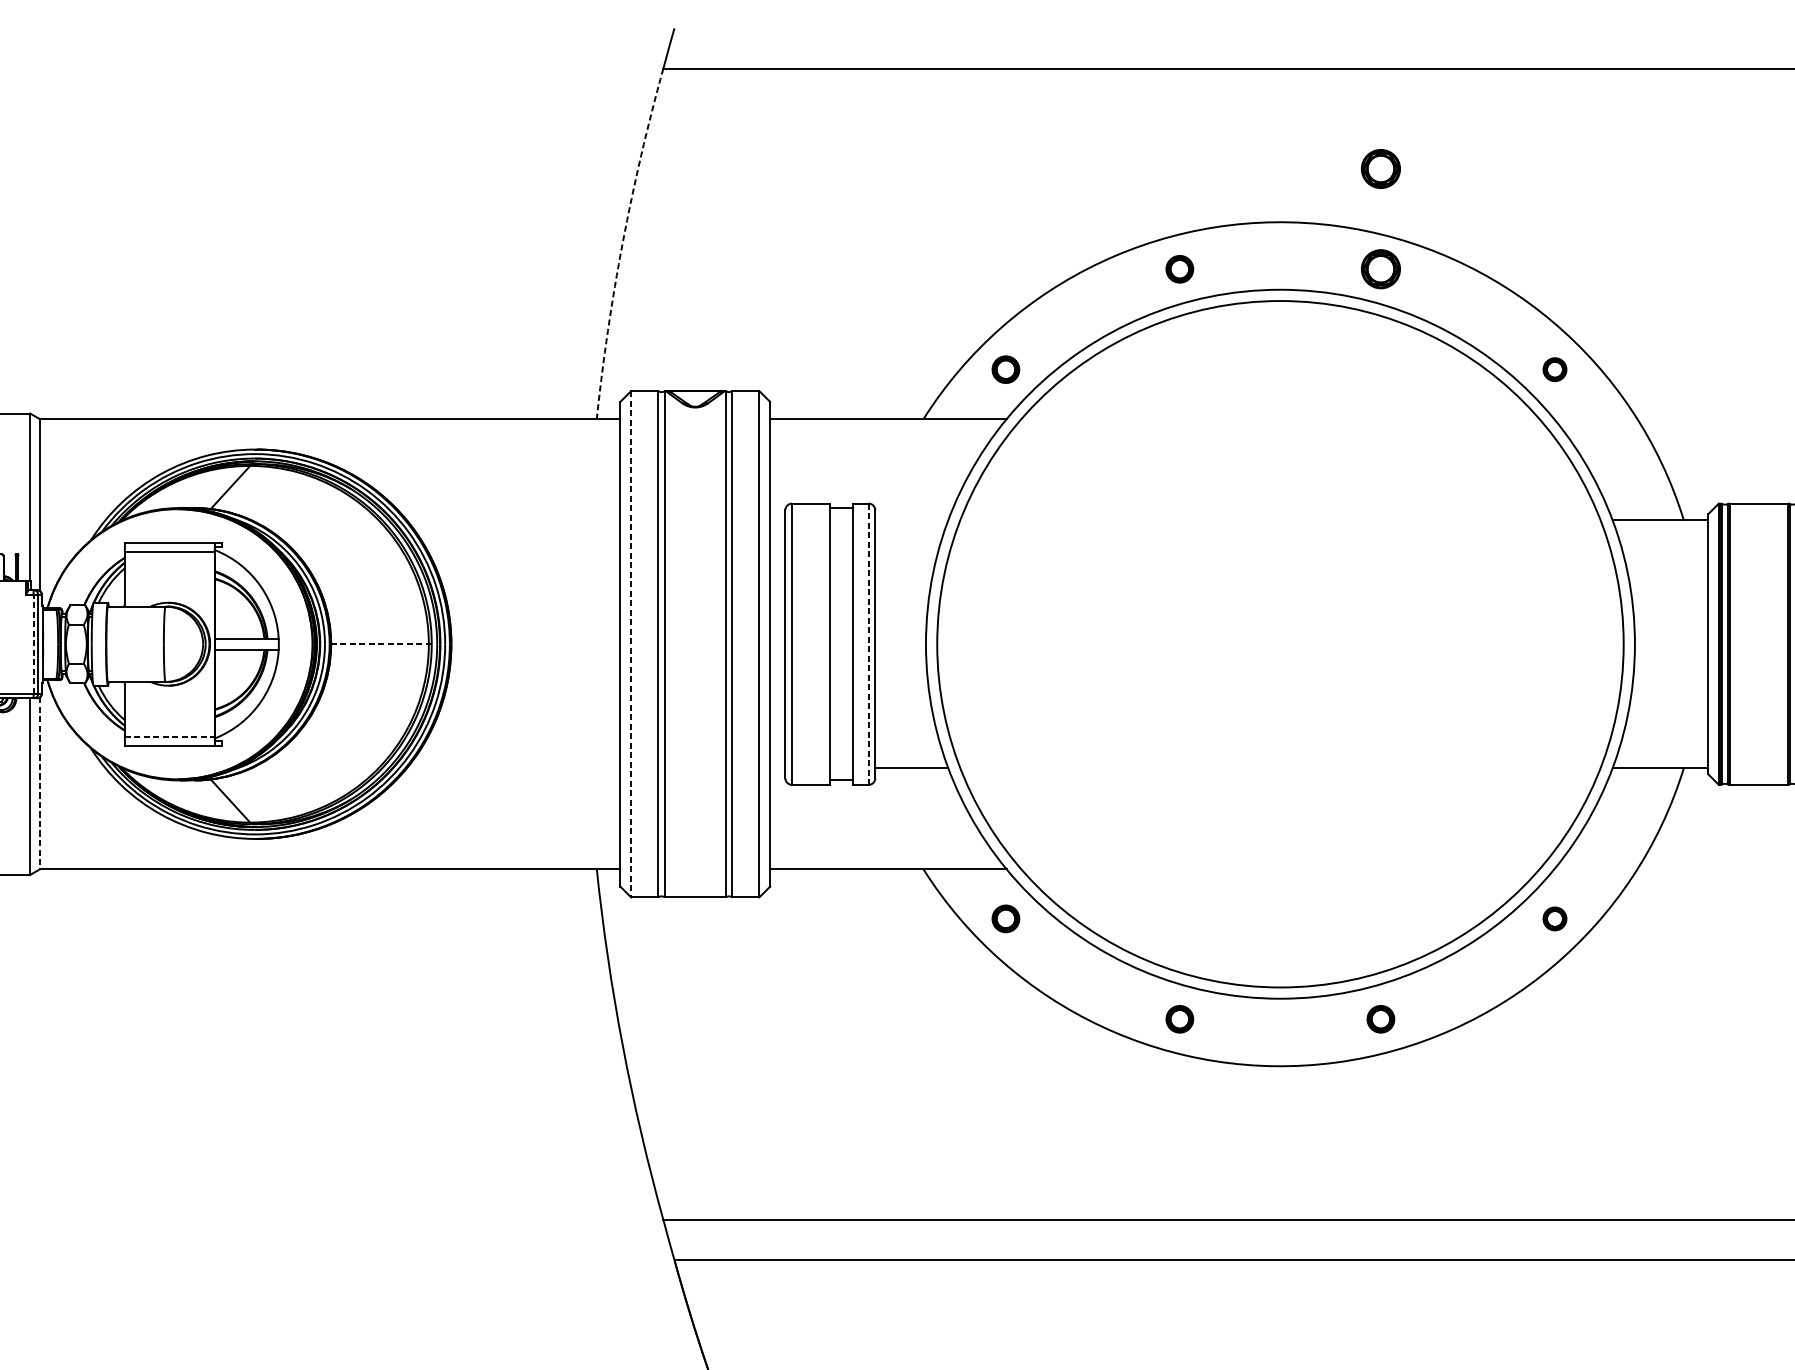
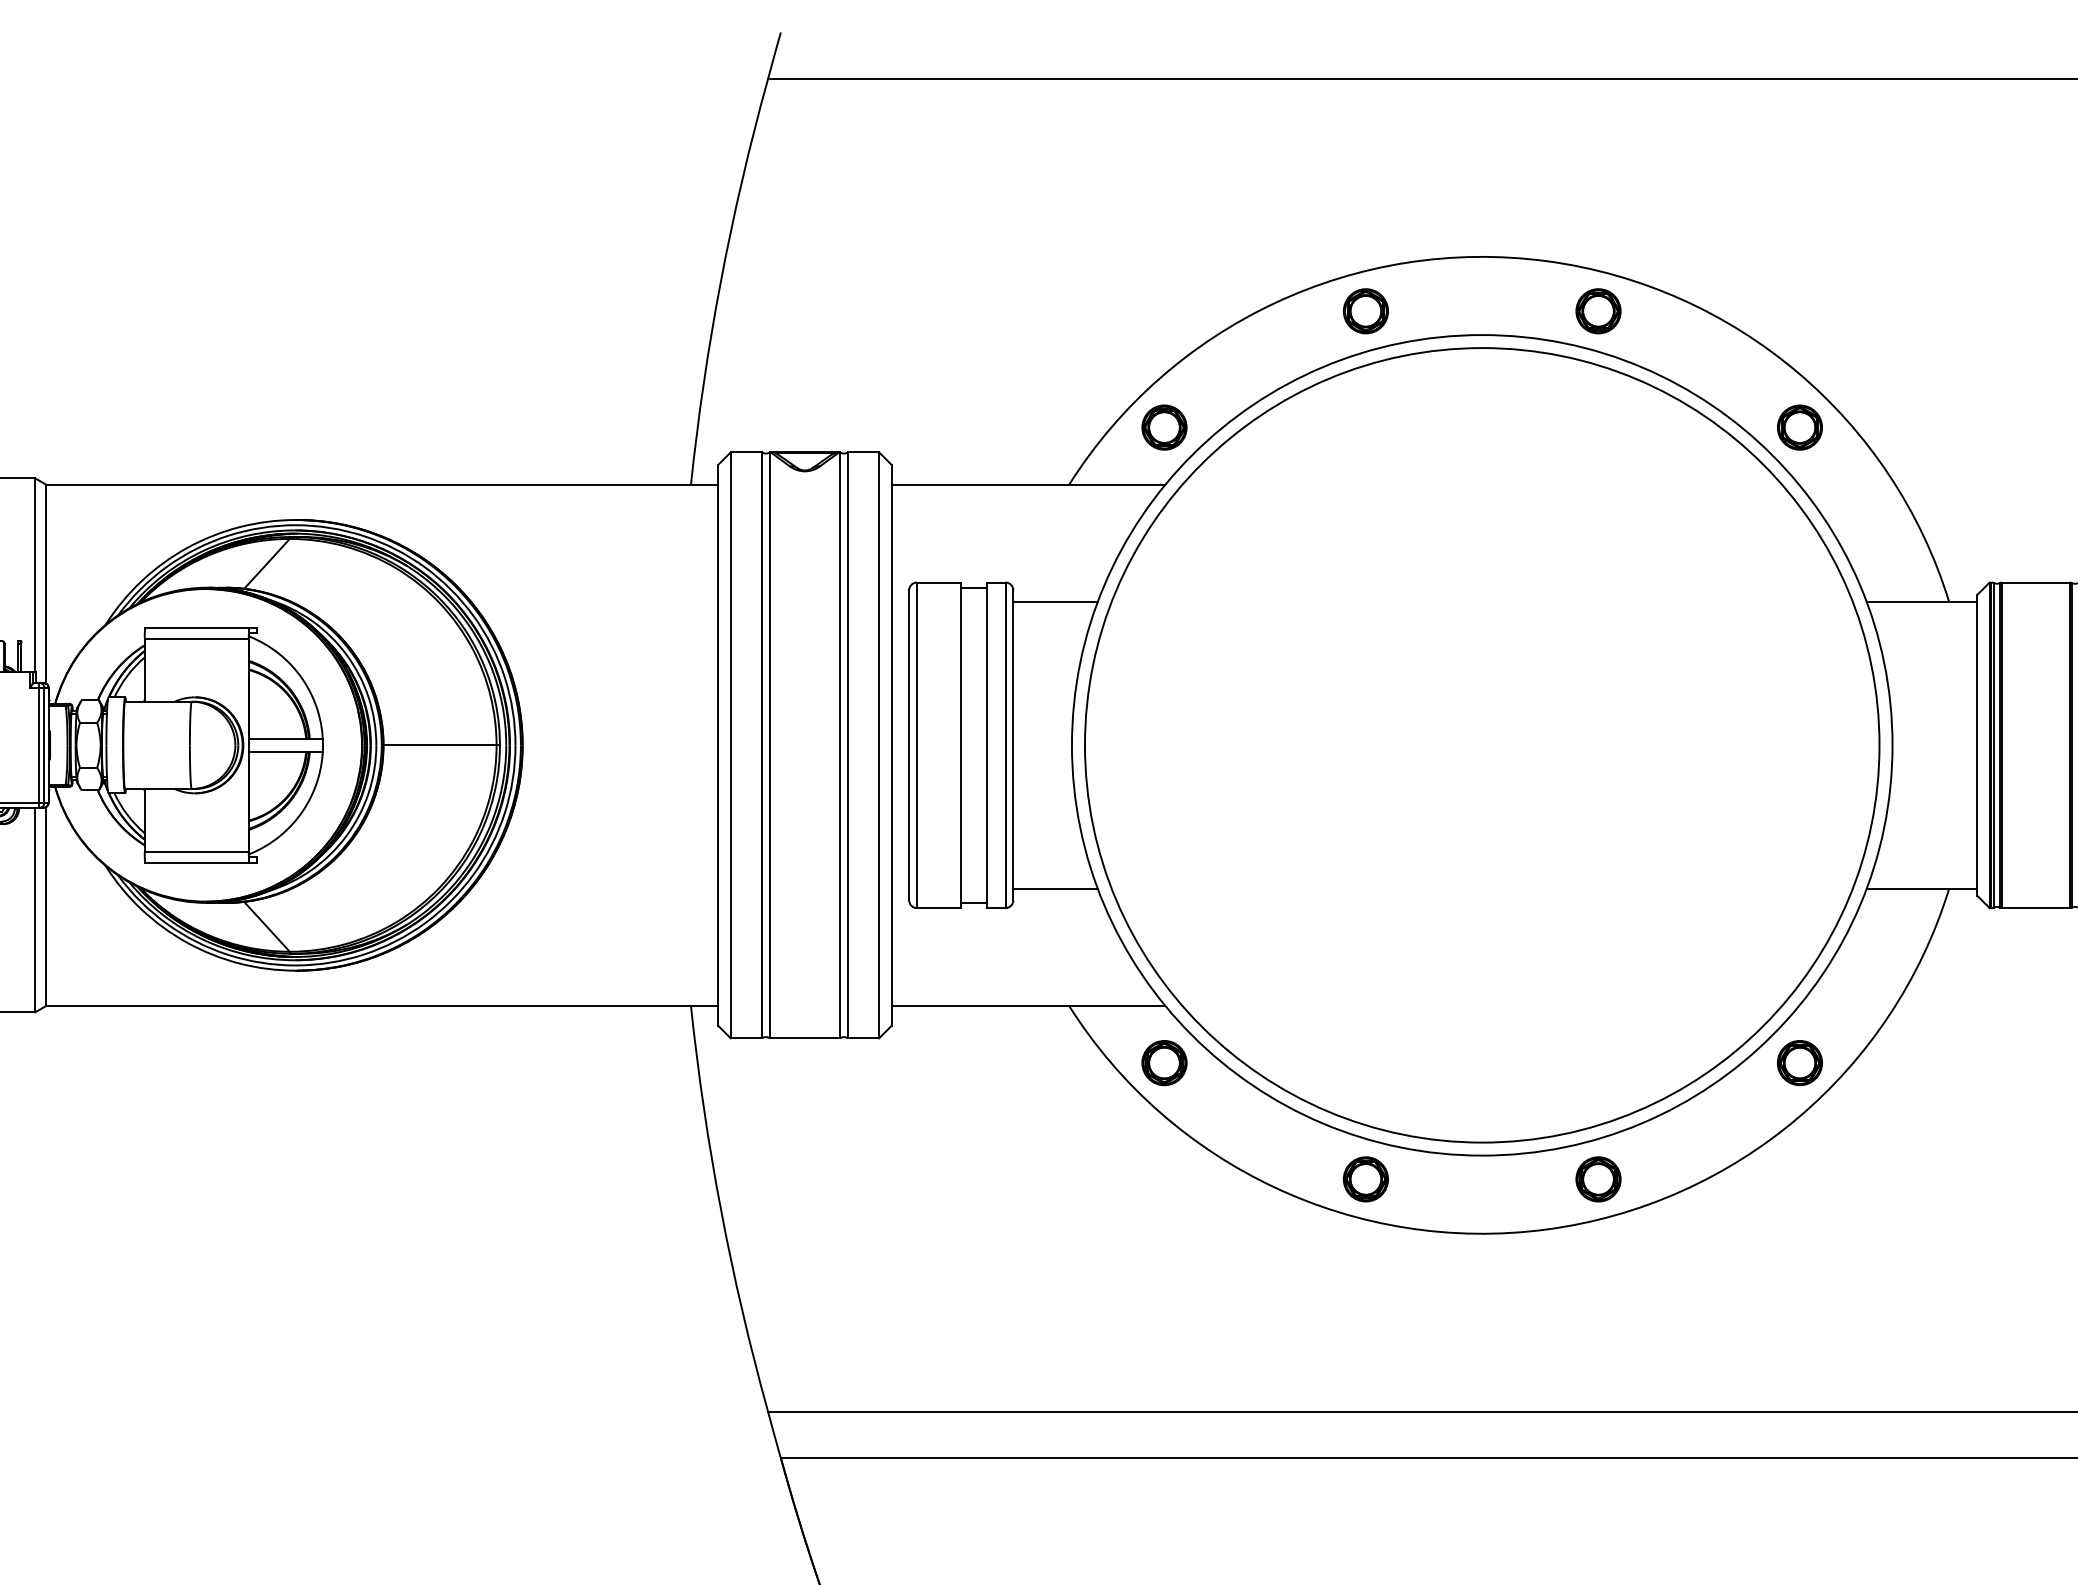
part: (1380, 169) -> (1598, 195), removed
arc: (623, 242) -> (721, 280), dashed -> solid
part: (1179, 269) -> (1365, 311), size x1.43
part: (1005, 369) -> (1164, 427), size x1.43
part: (1554, 369) -> (1799, 427), size x1.67
line: (911, 520) -> (1055, 602), added
line: (33, 643) -> (39, 744), dashed -> solid
line: (381, 644) -> (441, 745), dashed -> solid
line: (630, 644) -> (730, 745), dashed -> solid
line: (868, 644) -> (1005, 745), dashed -> solid
line: (170, 736) -> (197, 852), dashed -> solid
line: (39, 783) -> (46, 906), dashed -> solid
part: (1005, 919) -> (1164, 1063), size x1.43
part: (1554, 919) -> (1799, 1063), size x1.67
part: (1179, 1019) -> (1365, 1179), size x1.43
part: (1380, 1019) -> (1598, 1179), size x1.43

